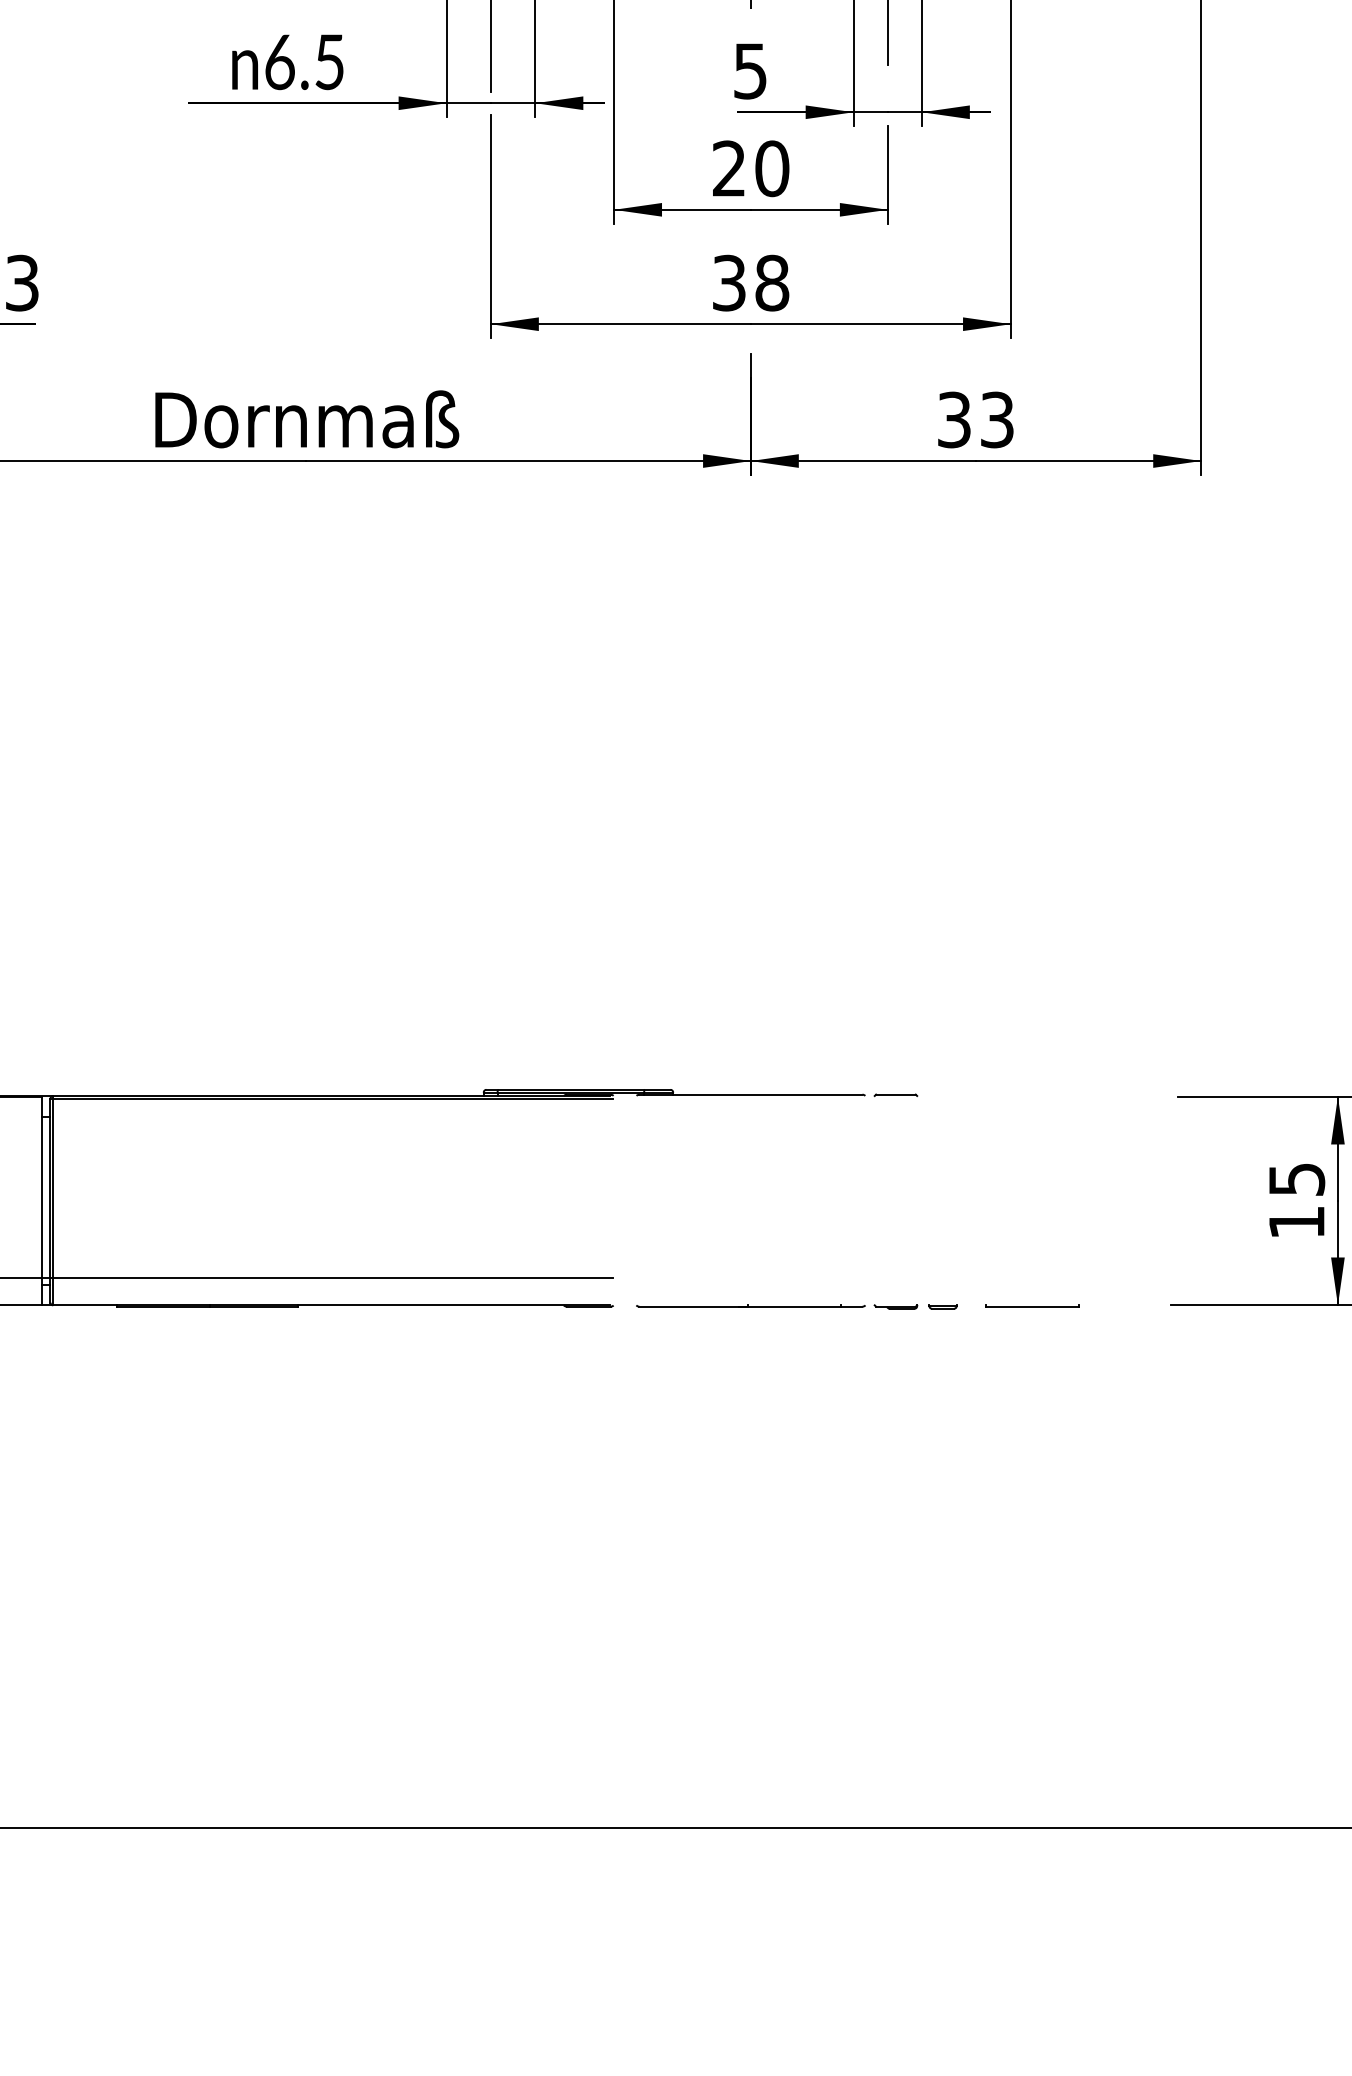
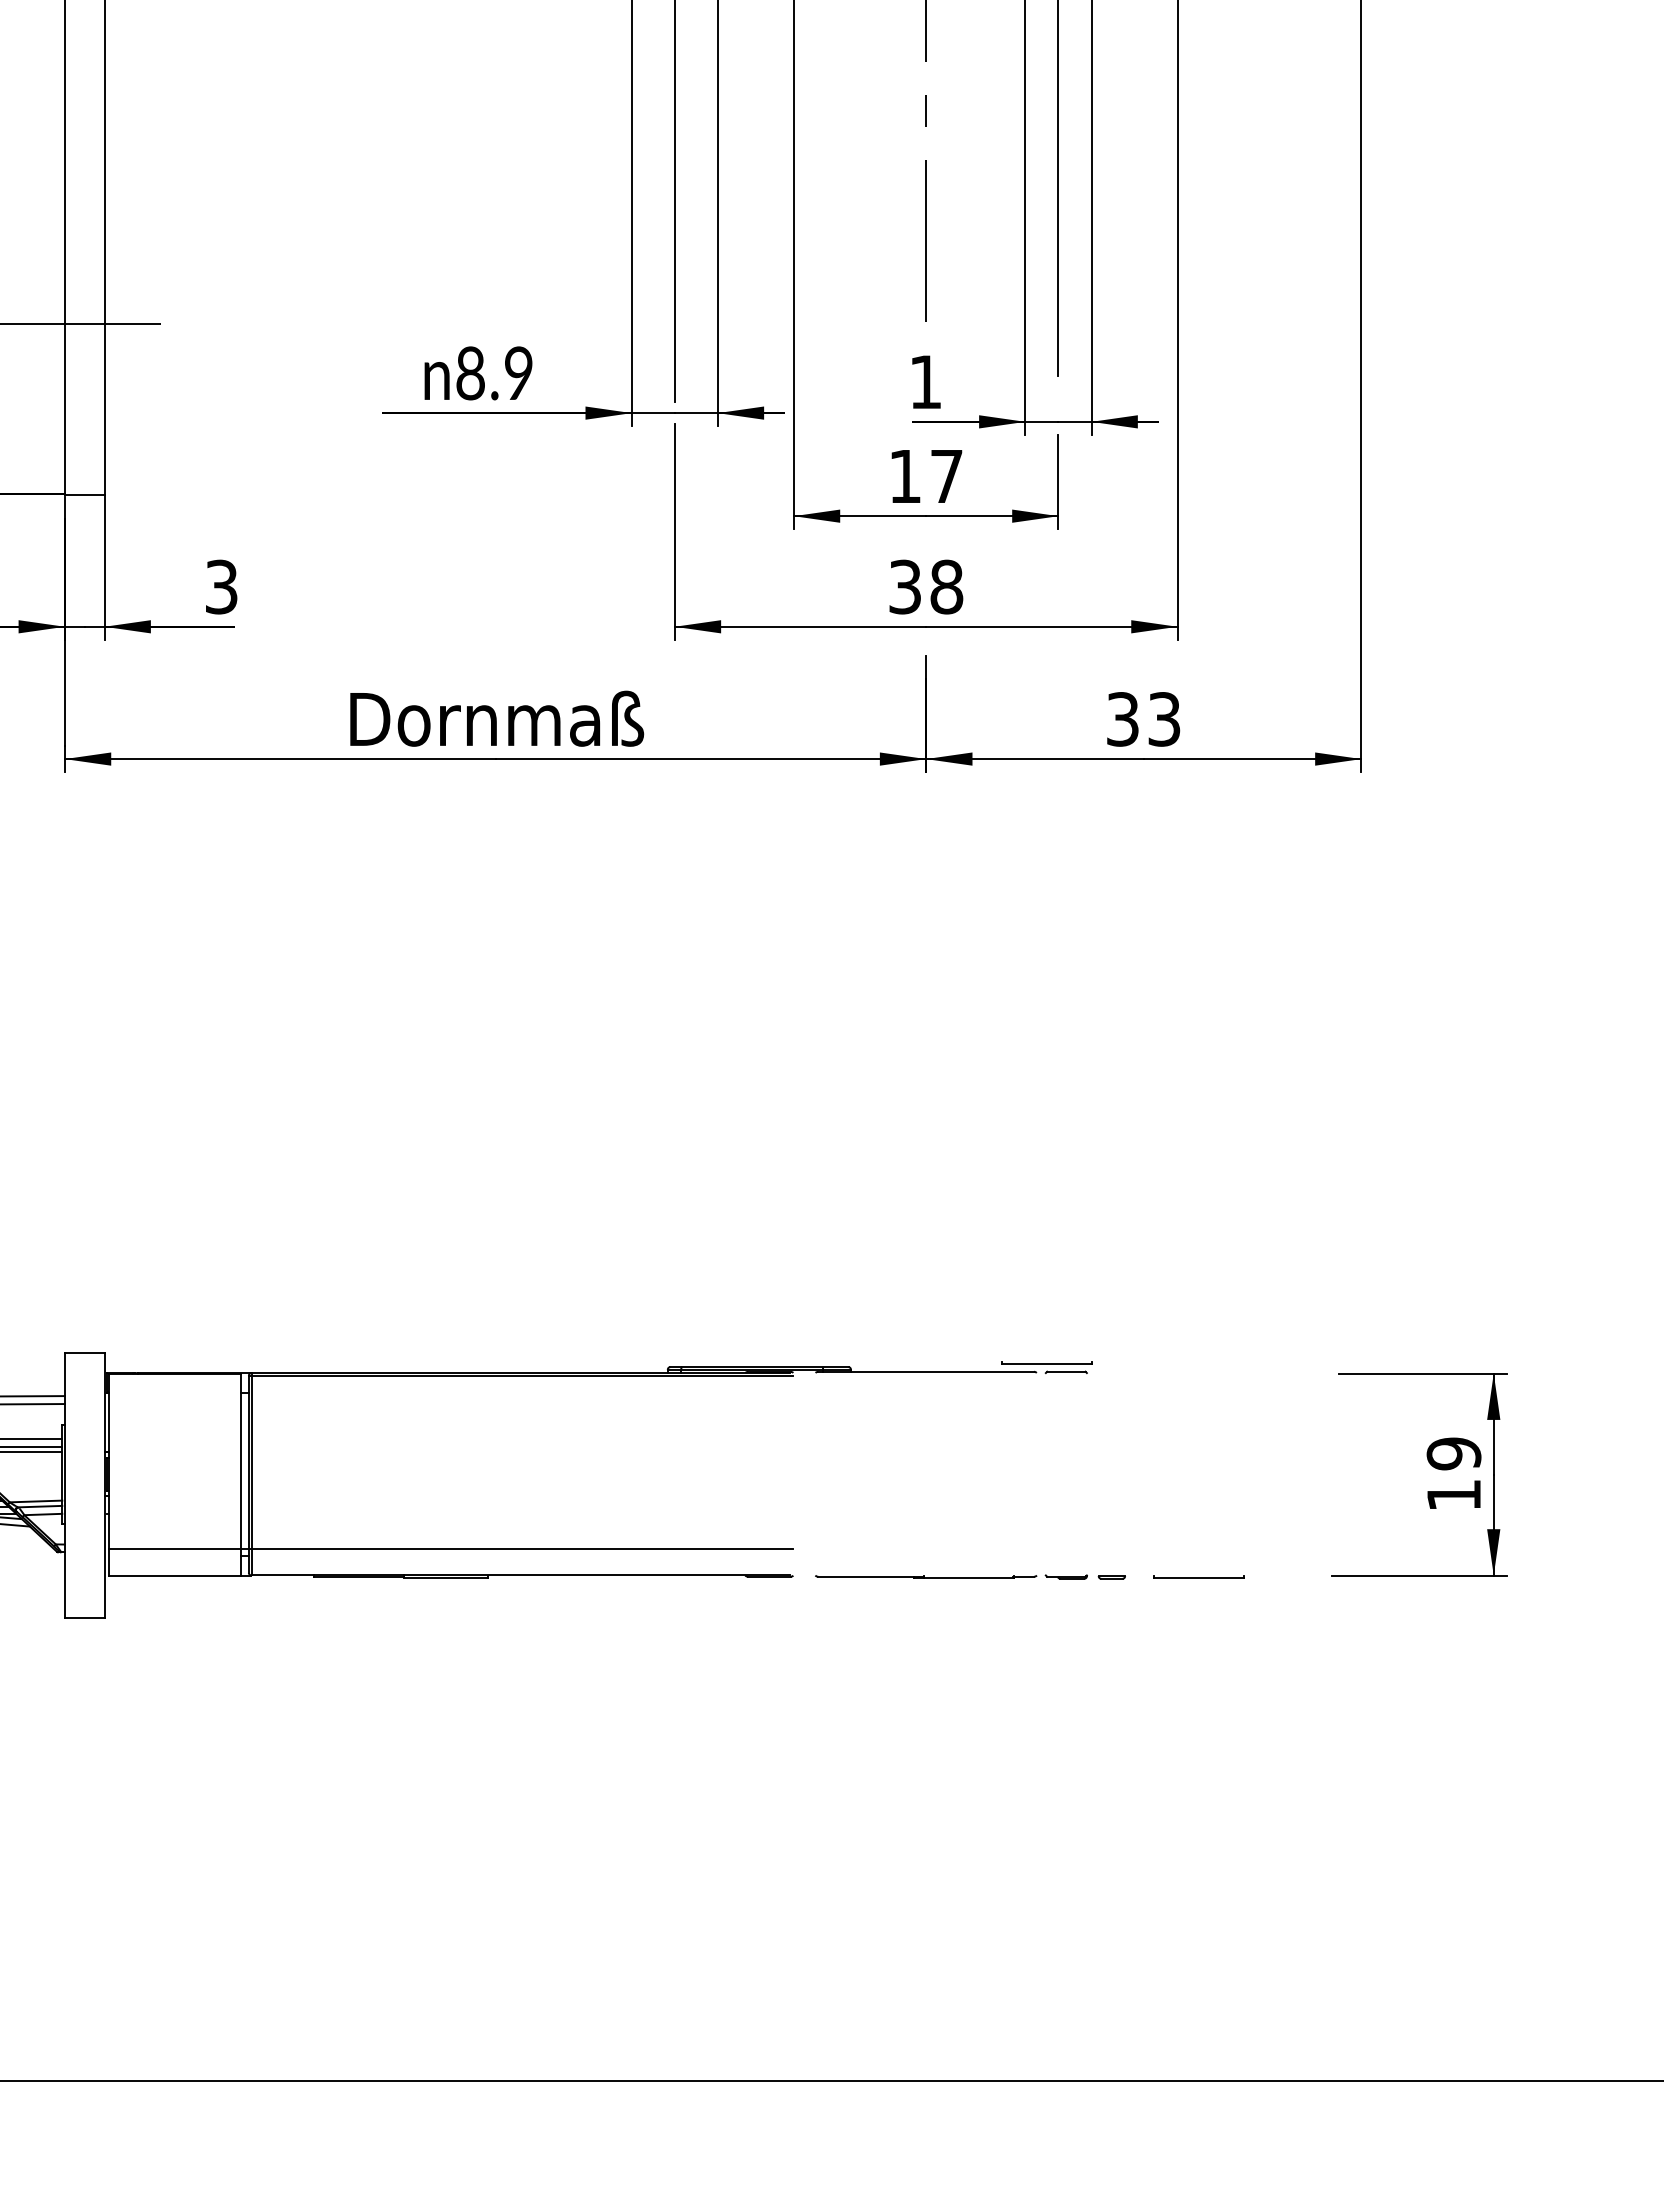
text: (304, 62) -> (494, 373), 6.5 -> 8.9
text: (750, 71) -> (925, 382), 5 -> 1
text: (751, 168) -> (926, 476), 20 -> 17
part: (875, 1085) -> (1046, 1362), added
text: (1296, 1179) -> (1453, 1453), 15 -> 19

